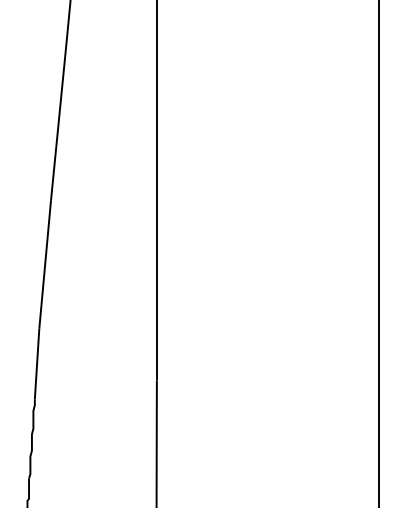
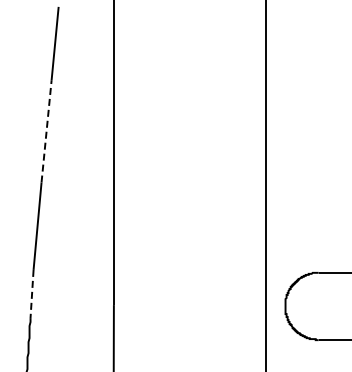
line: (58, 124) -> (46, 130), solid -> dashed
line: (37, 364) -> (32, 294), solid -> dashed

